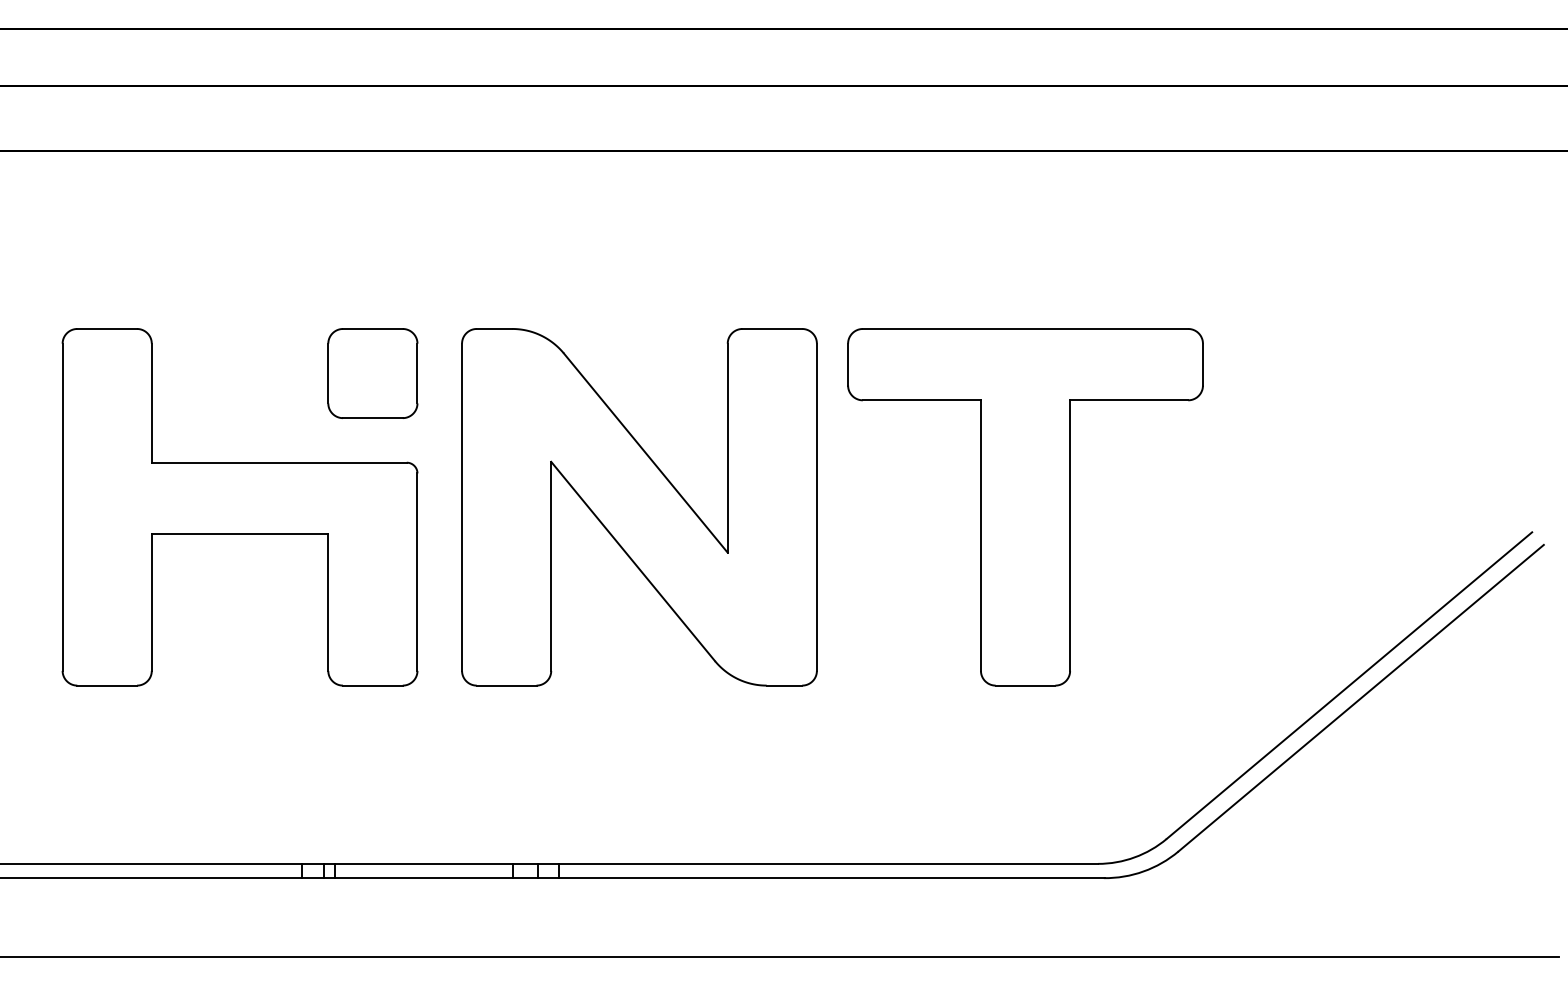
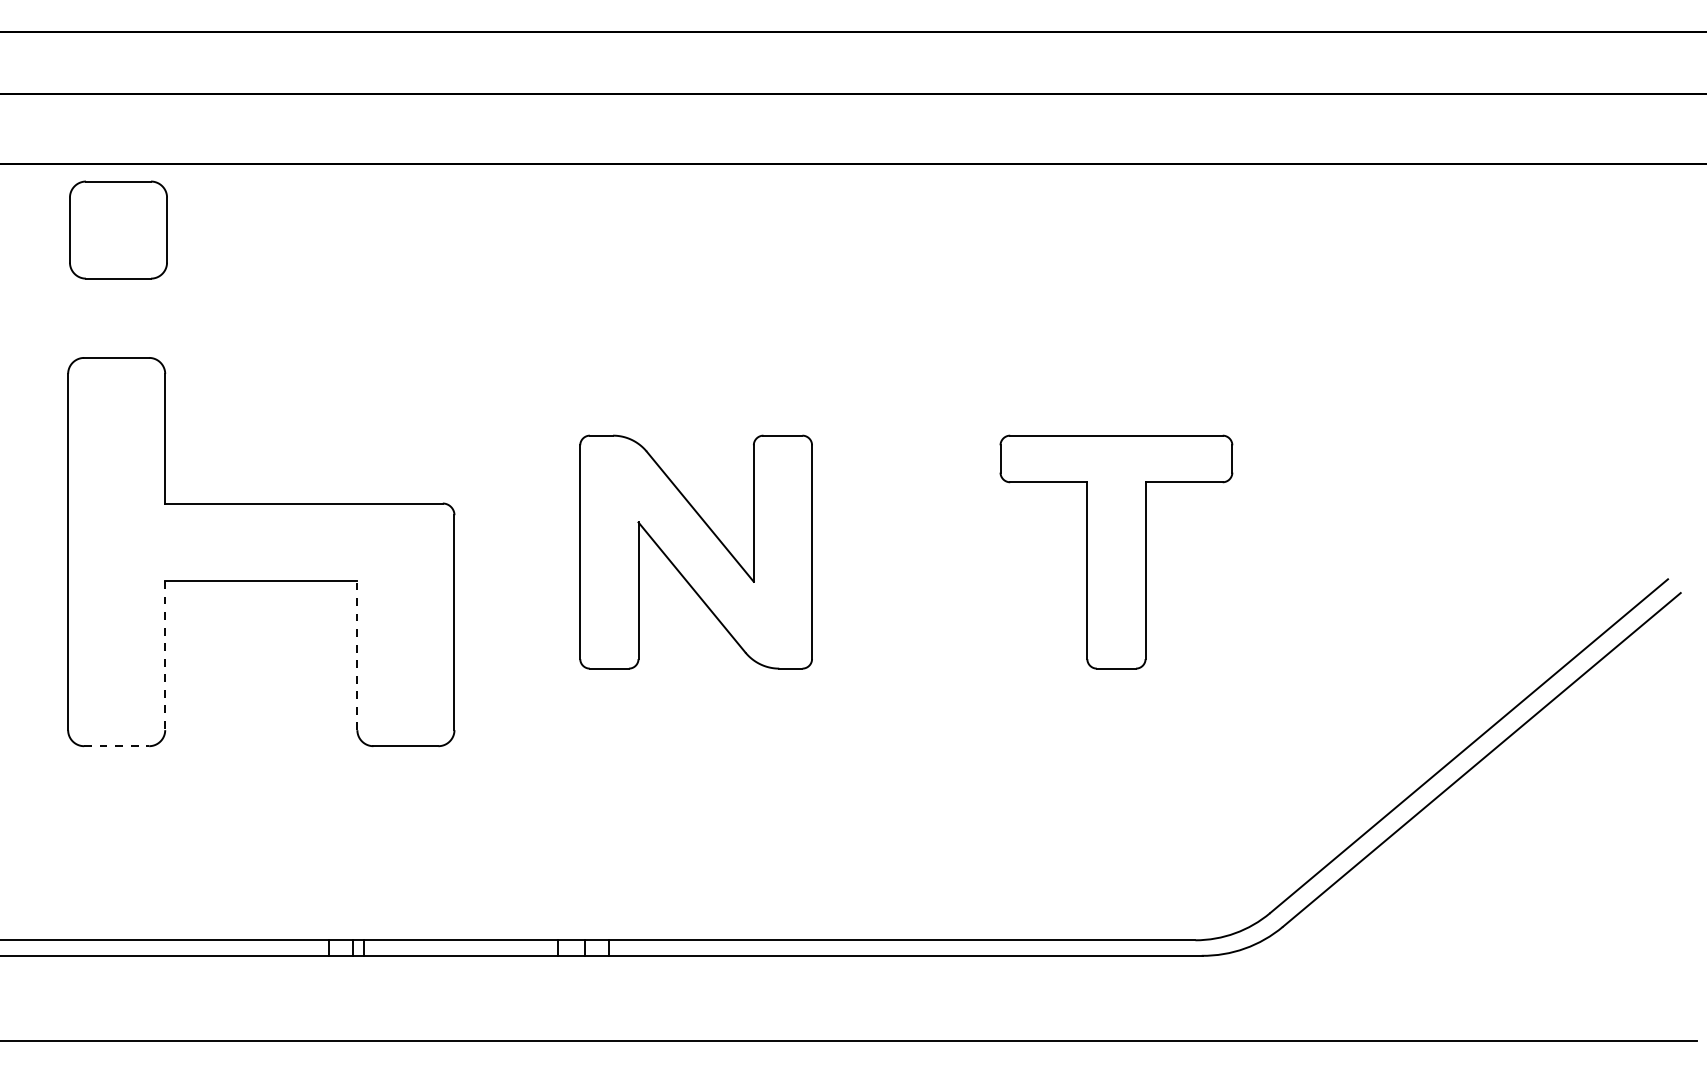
part: (372, 373) -> (118, 230), moved
part: (639, 507) -> (696, 552), size x0.6
part: (1025, 507) -> (1116, 552), size x0.6
line: (328, 601) -> (357, 654), solid -> dashed
line: (151, 602) -> (164, 655), solid -> dashed
line: (107, 685) -> (116, 746), solid -> dashed

